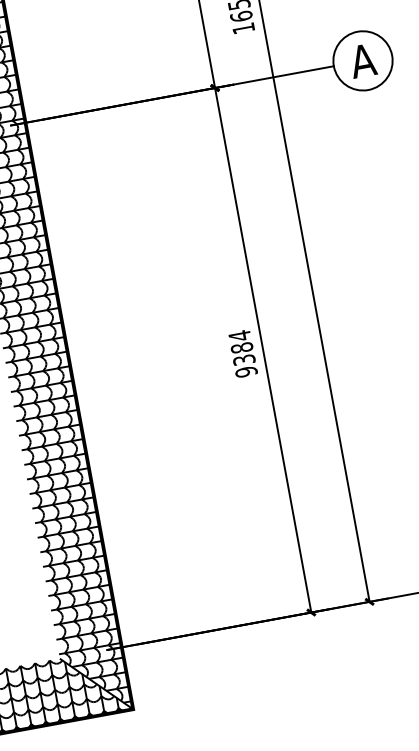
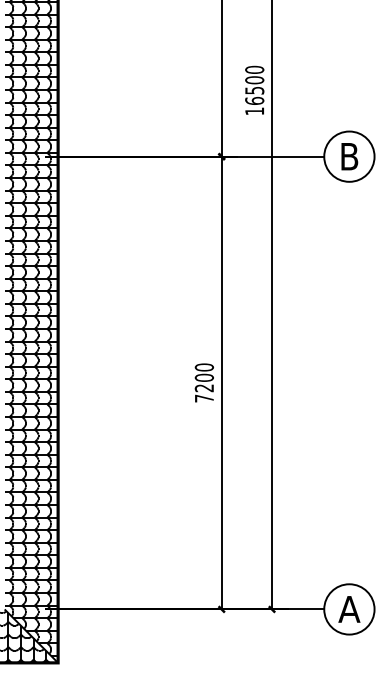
text: (361, 60) -> (348, 156), A -> B
text: (243, 353) -> (204, 382), 9384 -> 7200

